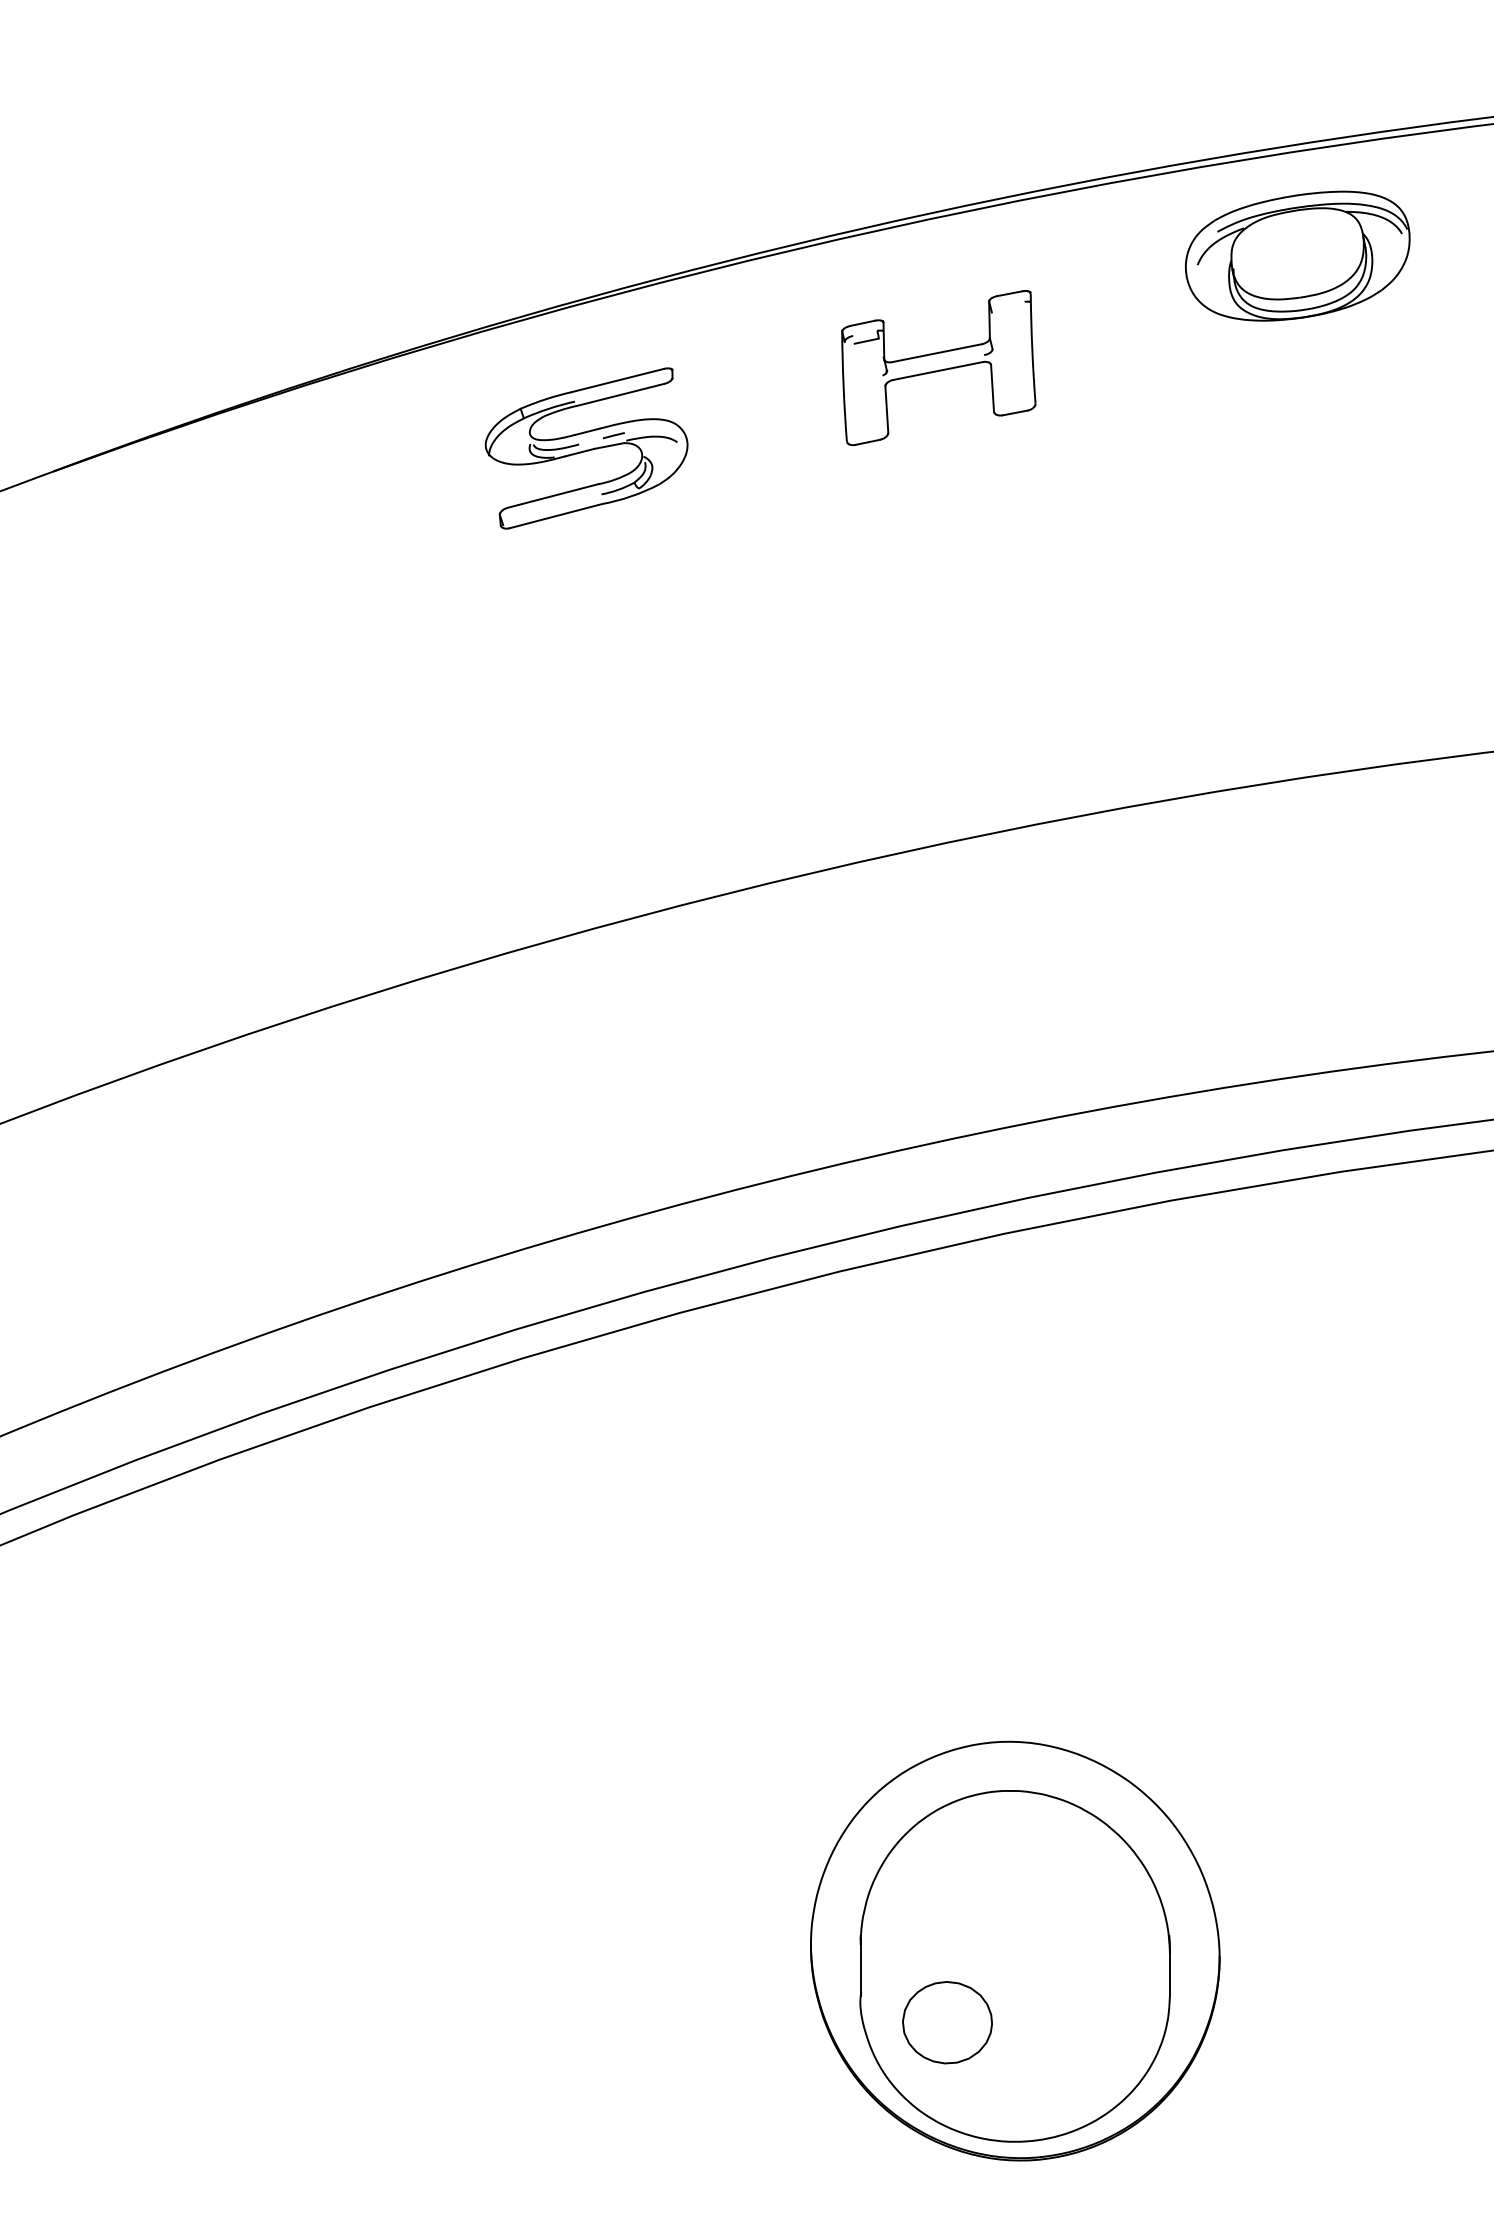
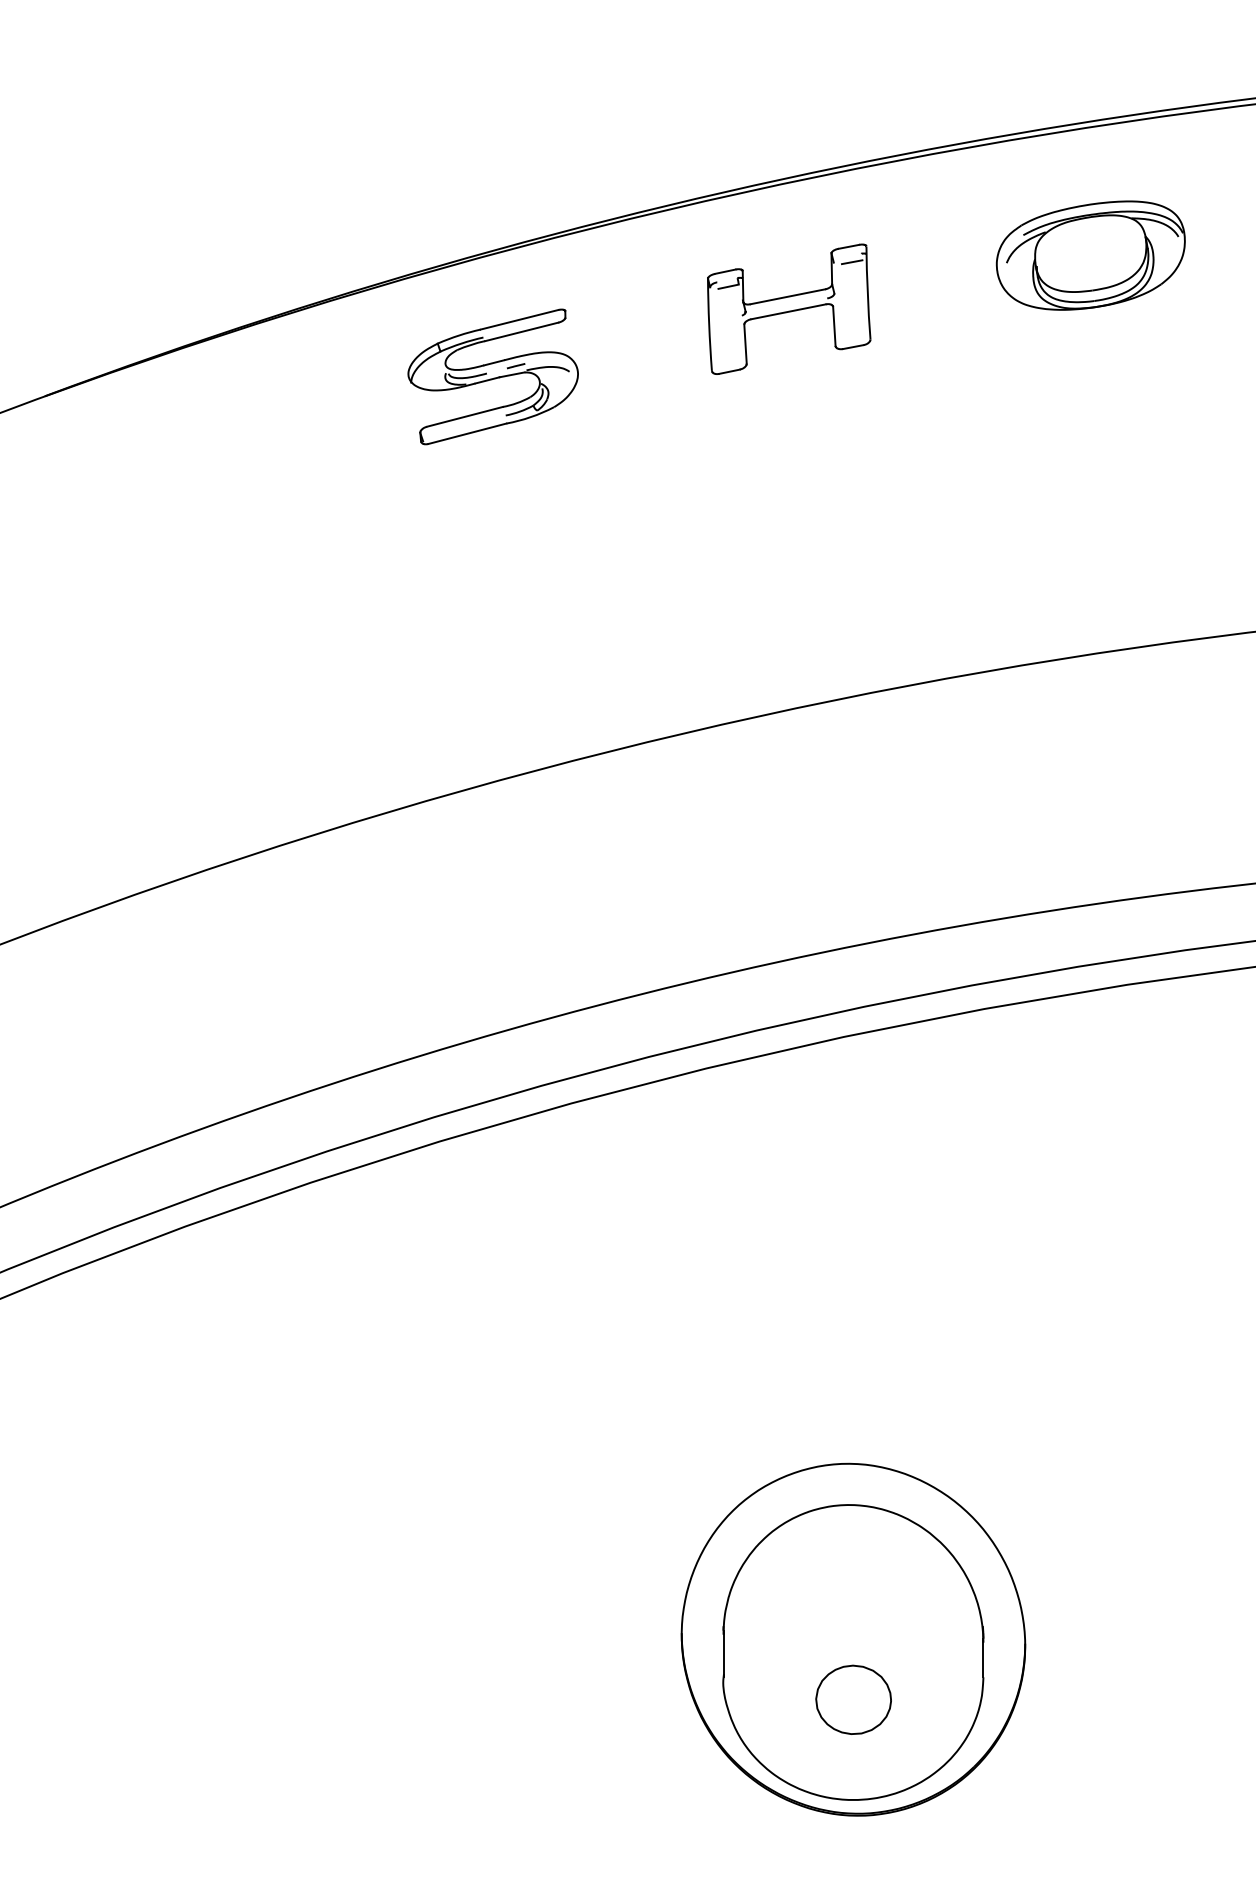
part: (1297, 255) -> (1090, 255), moved
line: (1013, 311) -> (851, 261), added
part: (947, 2022) -> (853, 1699), moved

